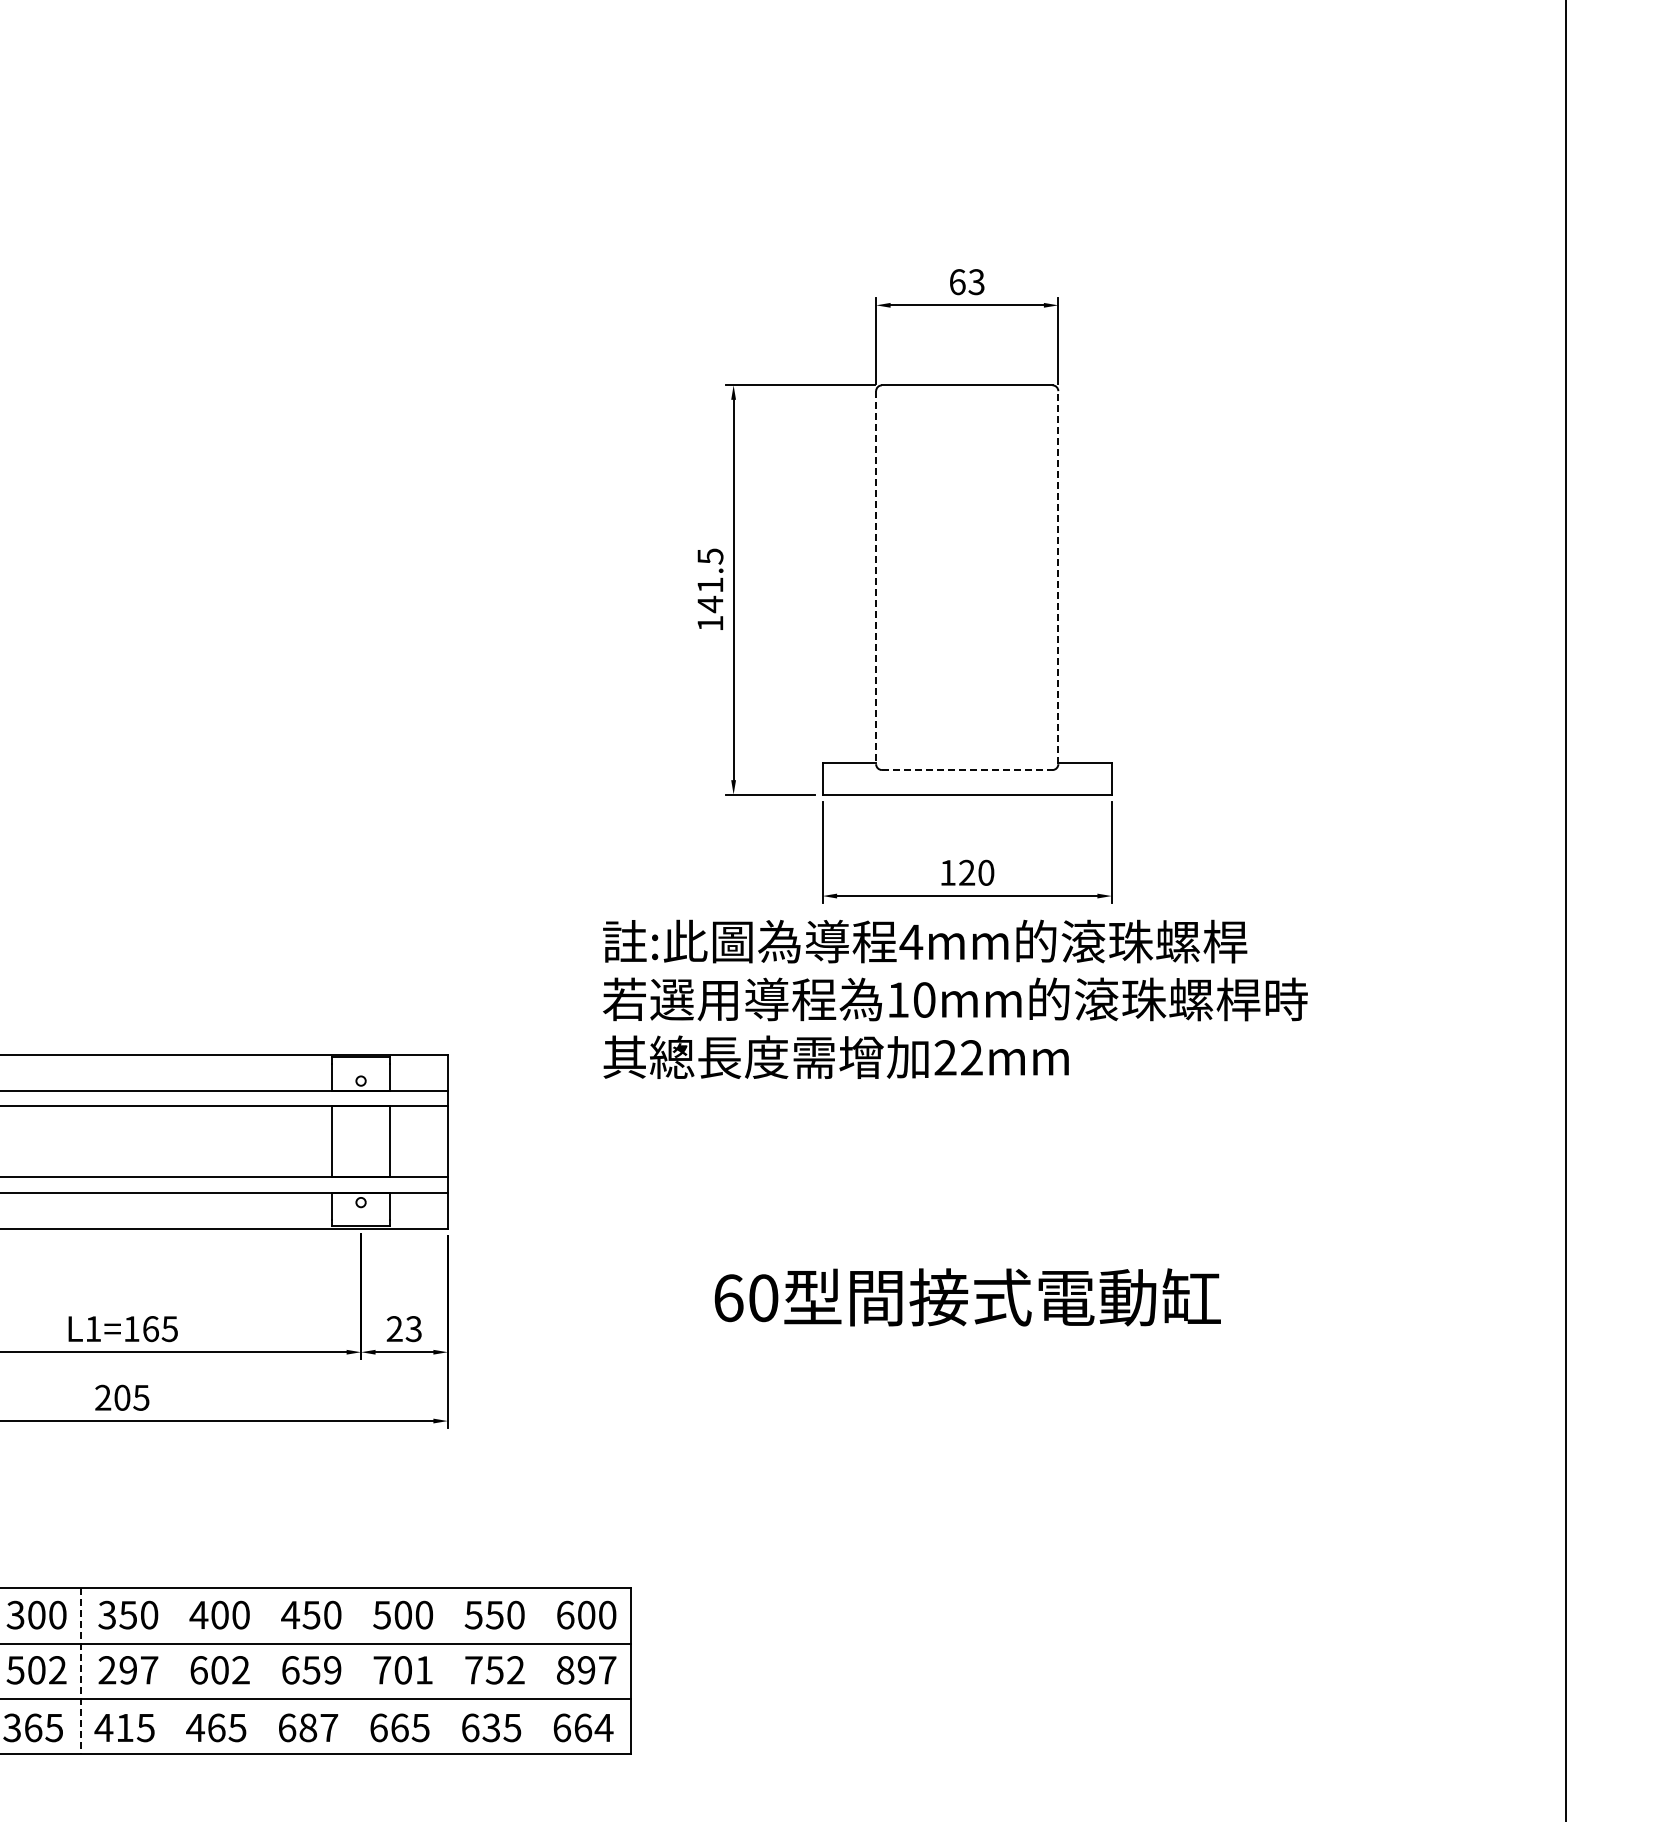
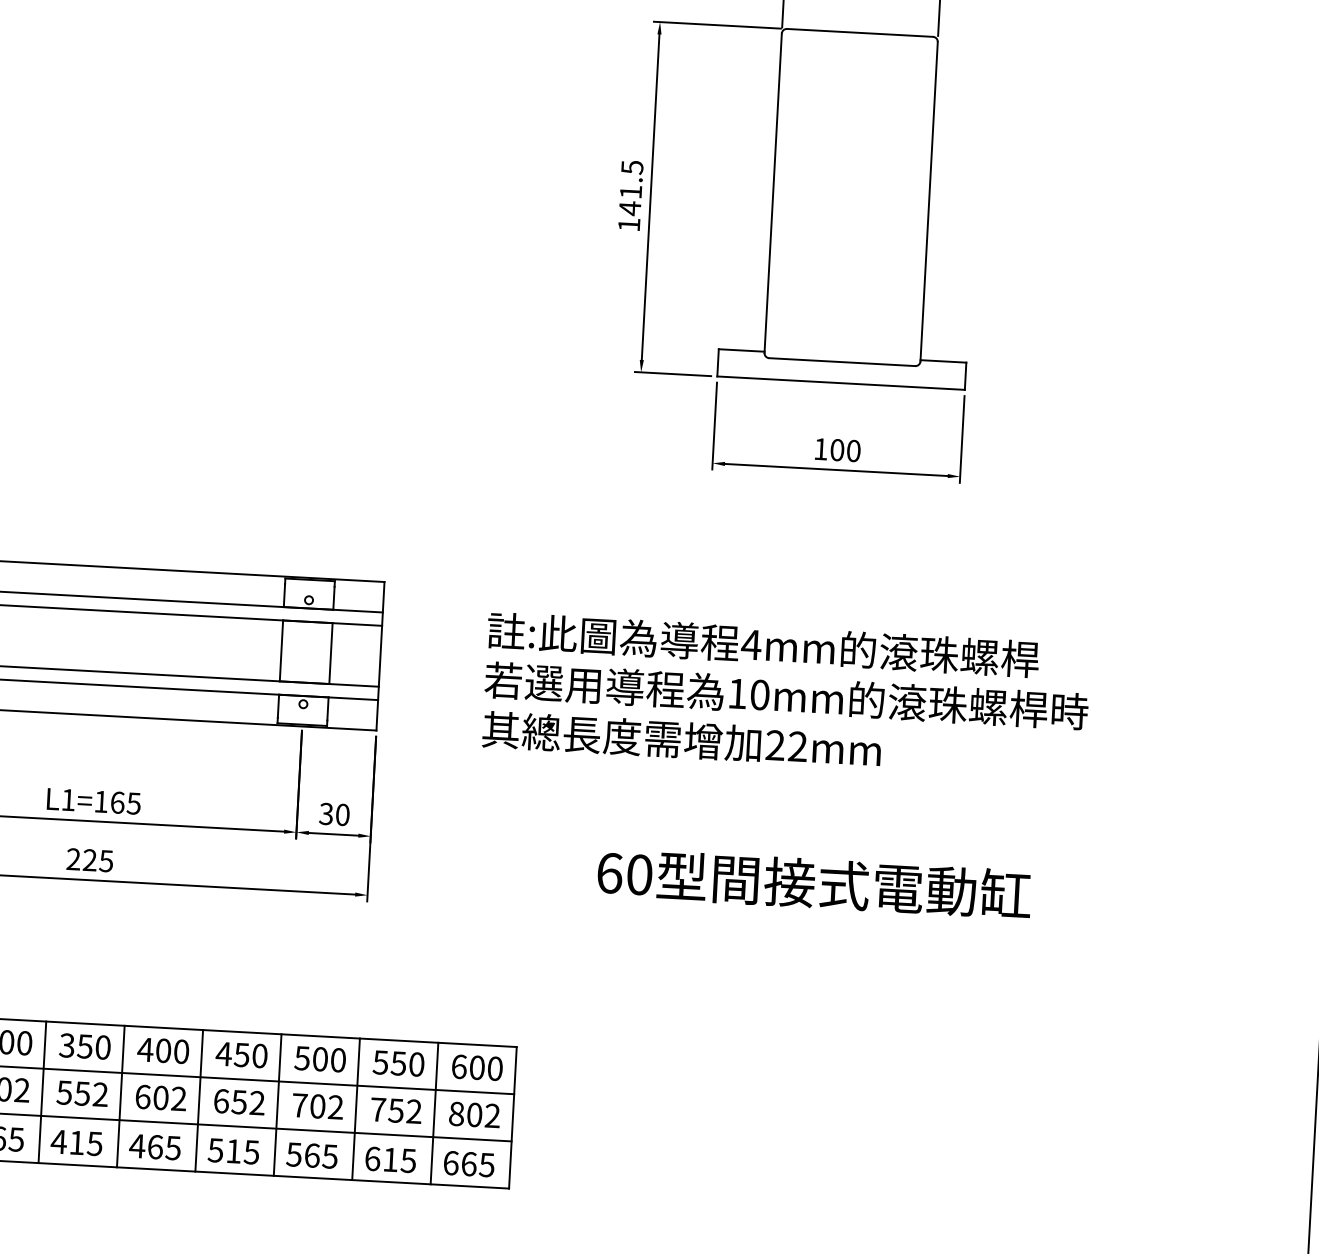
line: (876, 577) -> (773, 193), dashed -> solid
line: (1058, 577) -> (929, 201), dashed -> solid
line: (967, 770) -> (842, 362), dashed -> solid
text: (967, 872) -> (837, 449), 120 -> 100
text: (955, 998) -> (786, 695), moved
text: (967, 1297) -> (814, 883), moved
text: (403, 1329) -> (333, 814), 23 -> 30
text: (122, 1397) -> (90, 859), 205 -> 225
text: (128, 1670) -> (82, 1093), 297 -> 552
line: (173, 1670) -> (121, 1096), added
line: (264, 1670) -> (199, 1100), added
text: (332, 1670) -> (257, 1103), 659 -> 652
line: (356, 1670) -> (277, 1104), added
text: (423, 1670) -> (335, 1107), 701 -> 702
line: (447, 1670) -> (355, 1108), added
line: (539, 1670) -> (434, 1112), added
text: (596, 1670) -> (483, 1115), 897 -> 802
line: (81, 1671) -> (42, 1092), dashed -> solid
text: (308, 1727) -> (234, 1151), 687 -> 515
text: (378, 1727) -> (293, 1154), 665 -> 565
text: (490, 1727) -> (389, 1159), 635 -> 615
text: (603, 1728) -> (486, 1165), 664 -> 665

